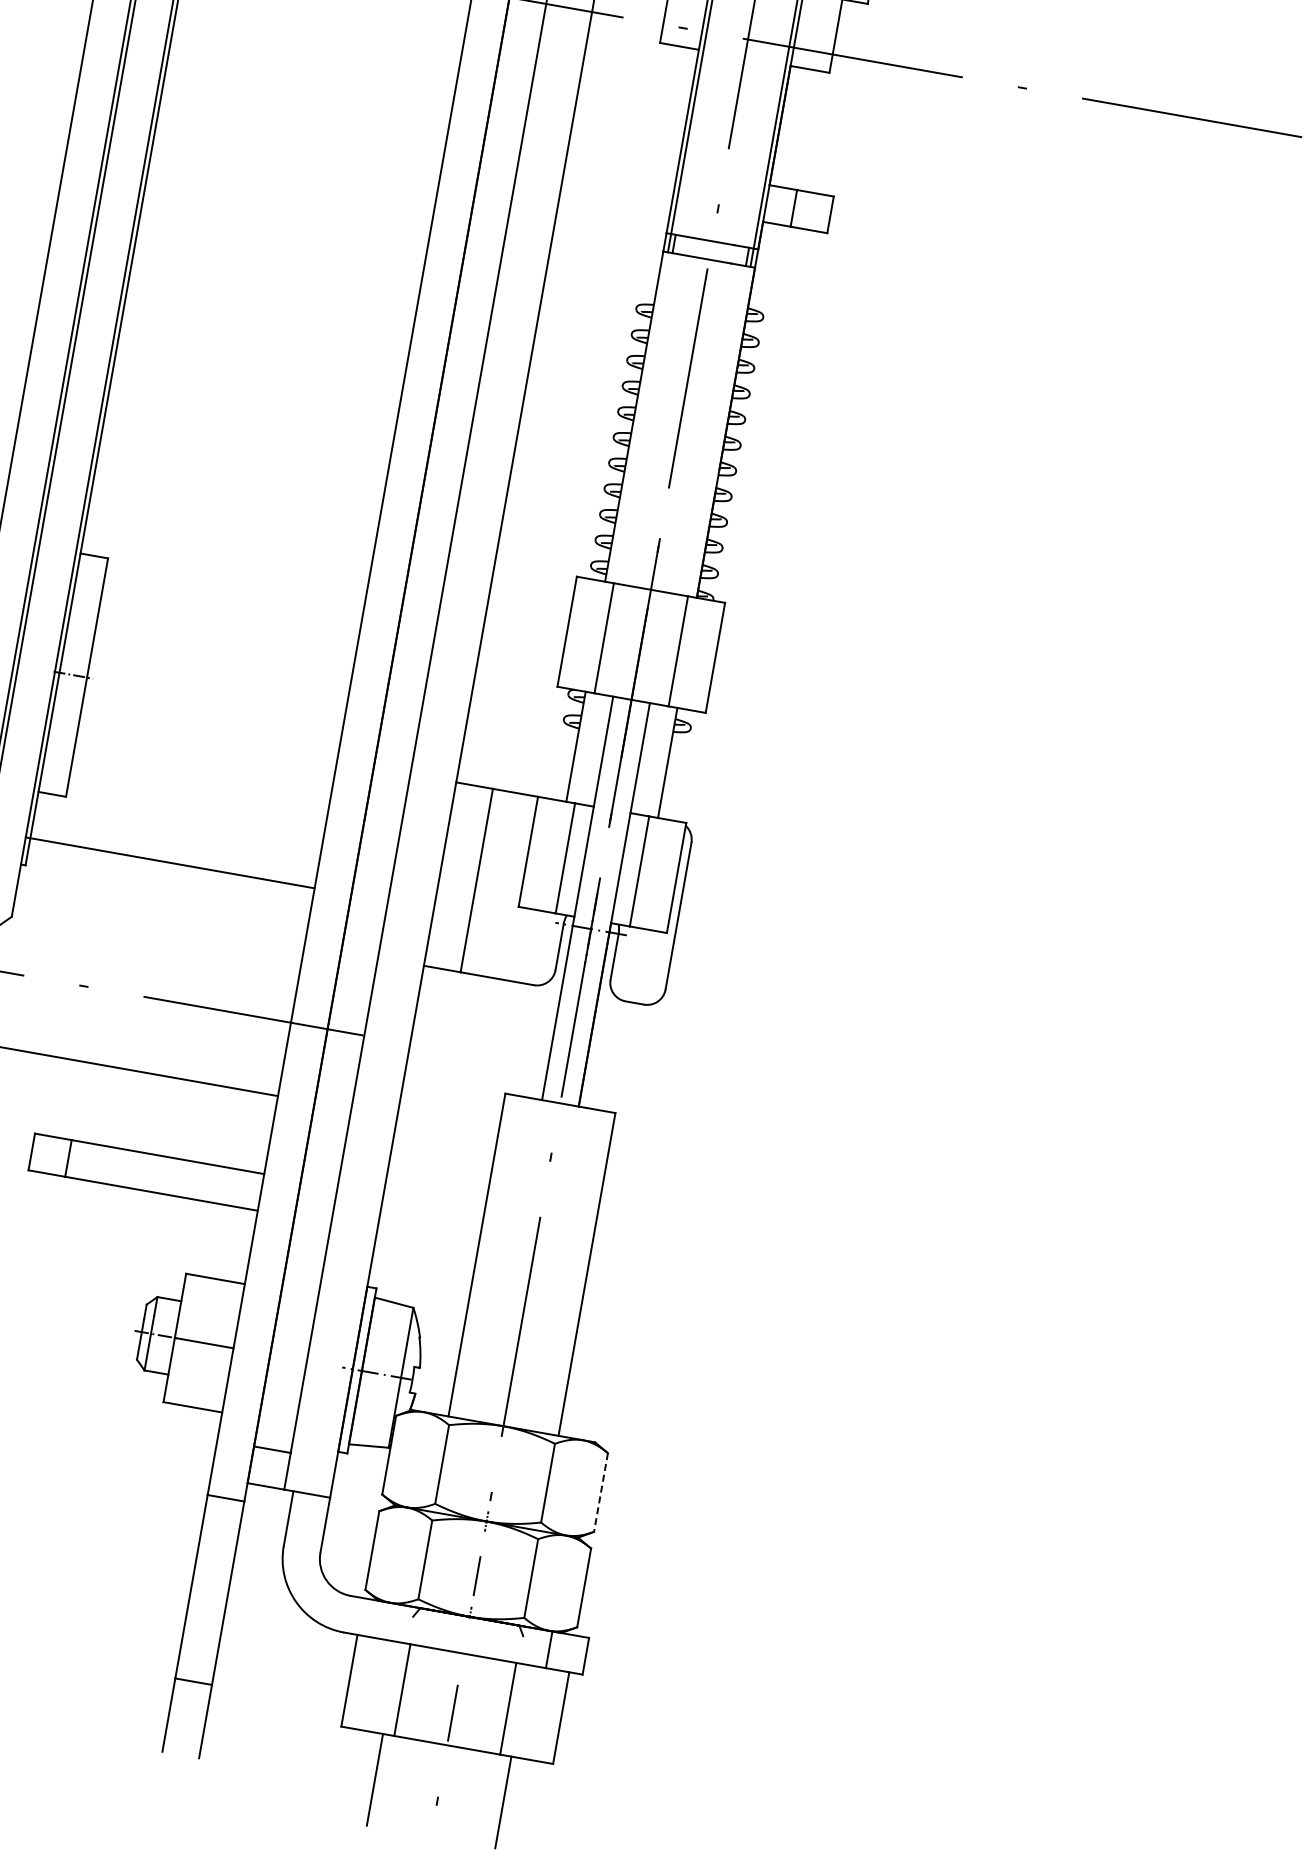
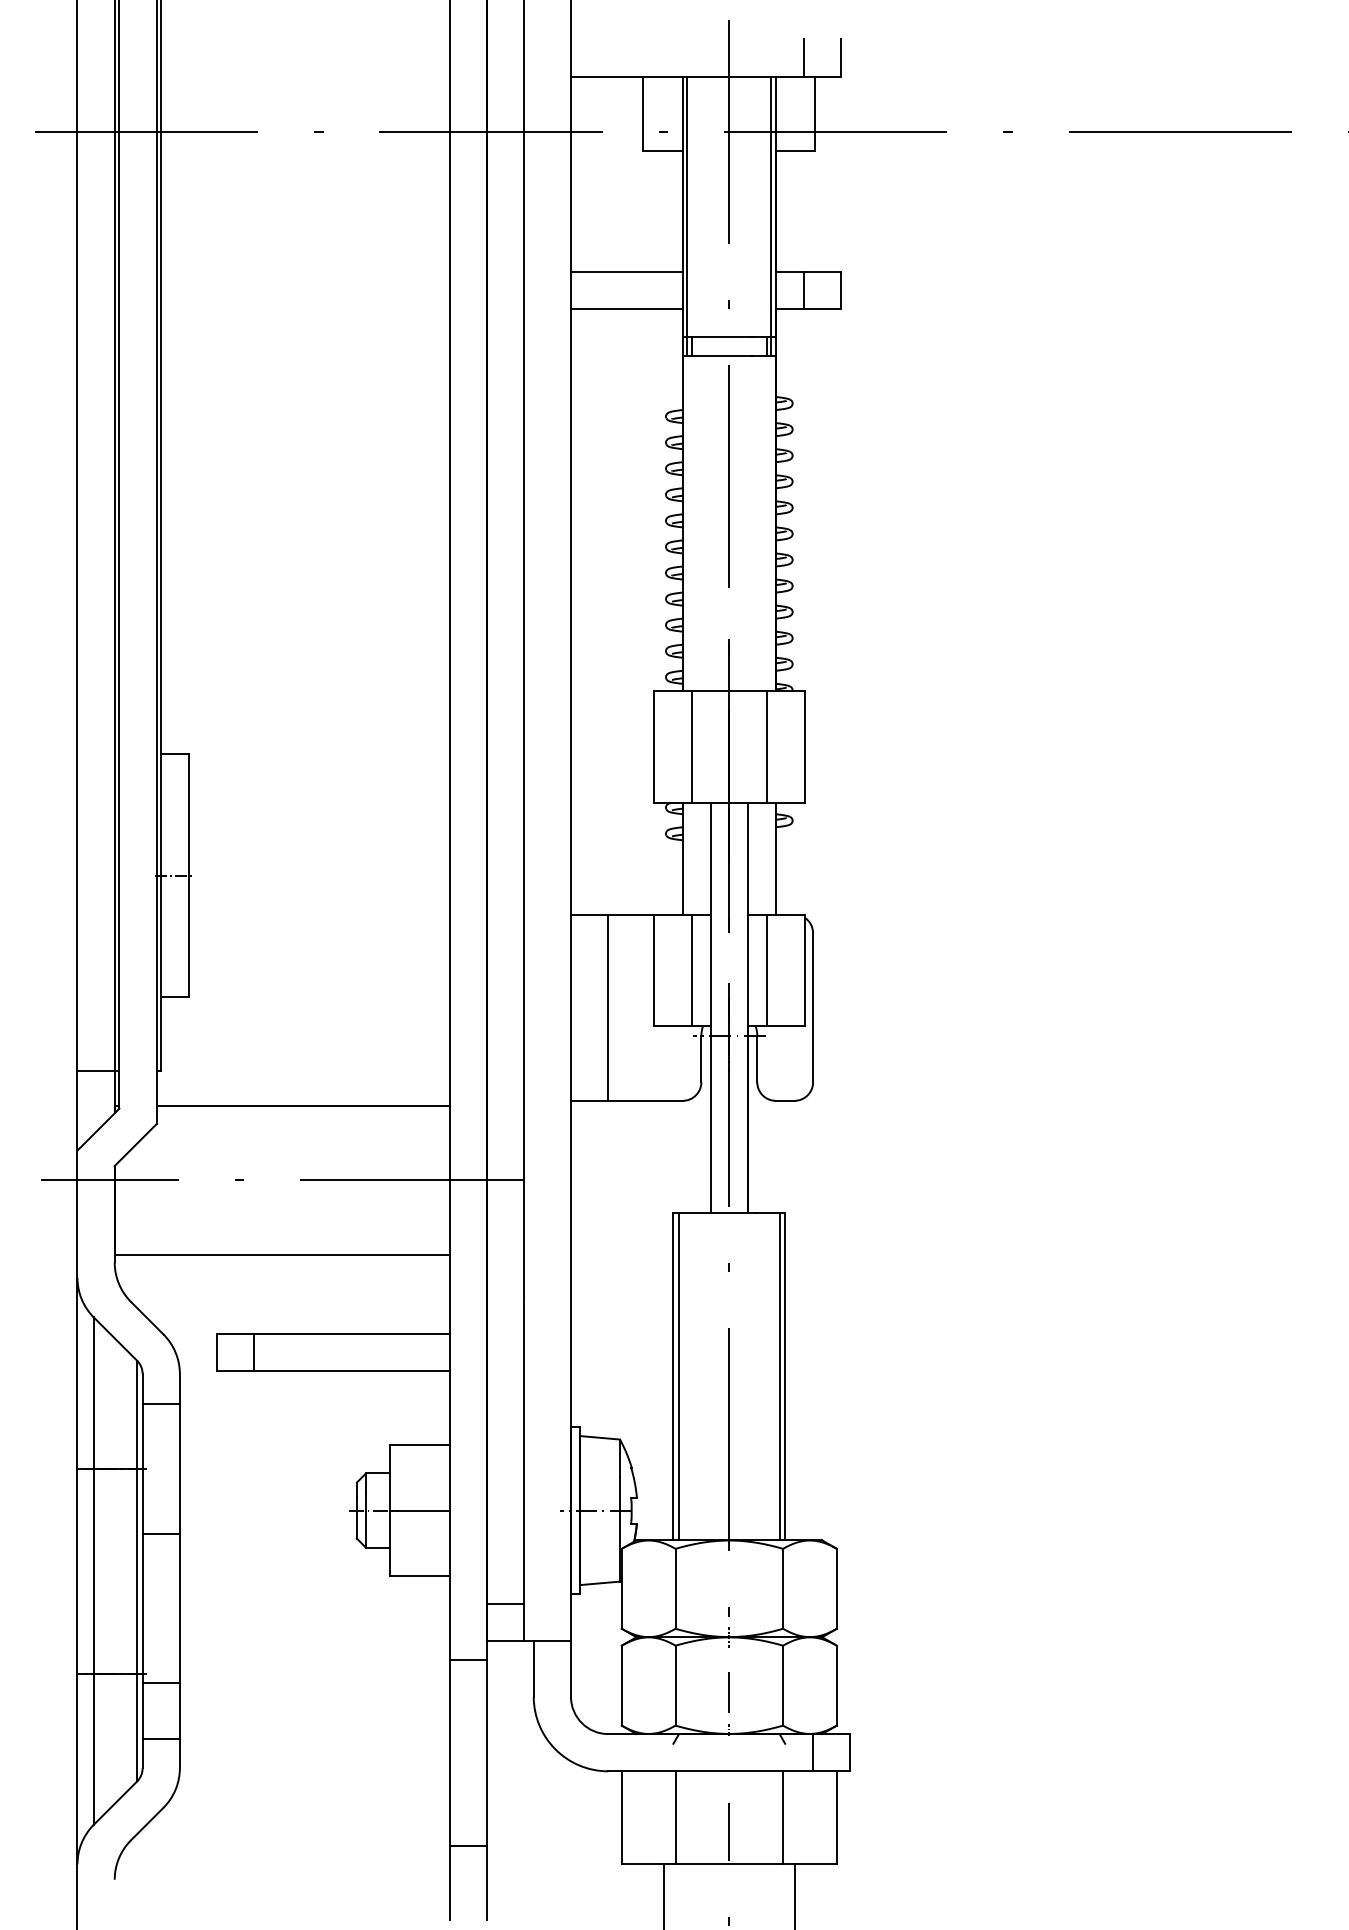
line: (622, 159) -> (626, 272), added
line: (616, 196) -> (626, 309), added
line: (169, 862) -> (302, 1105), moved
line: (482, 1256) -> (679, 1376), added
line: (581, 1273) -> (779, 1376), added
line: (600, 1492) -> (836, 1588), dashed -> solid

